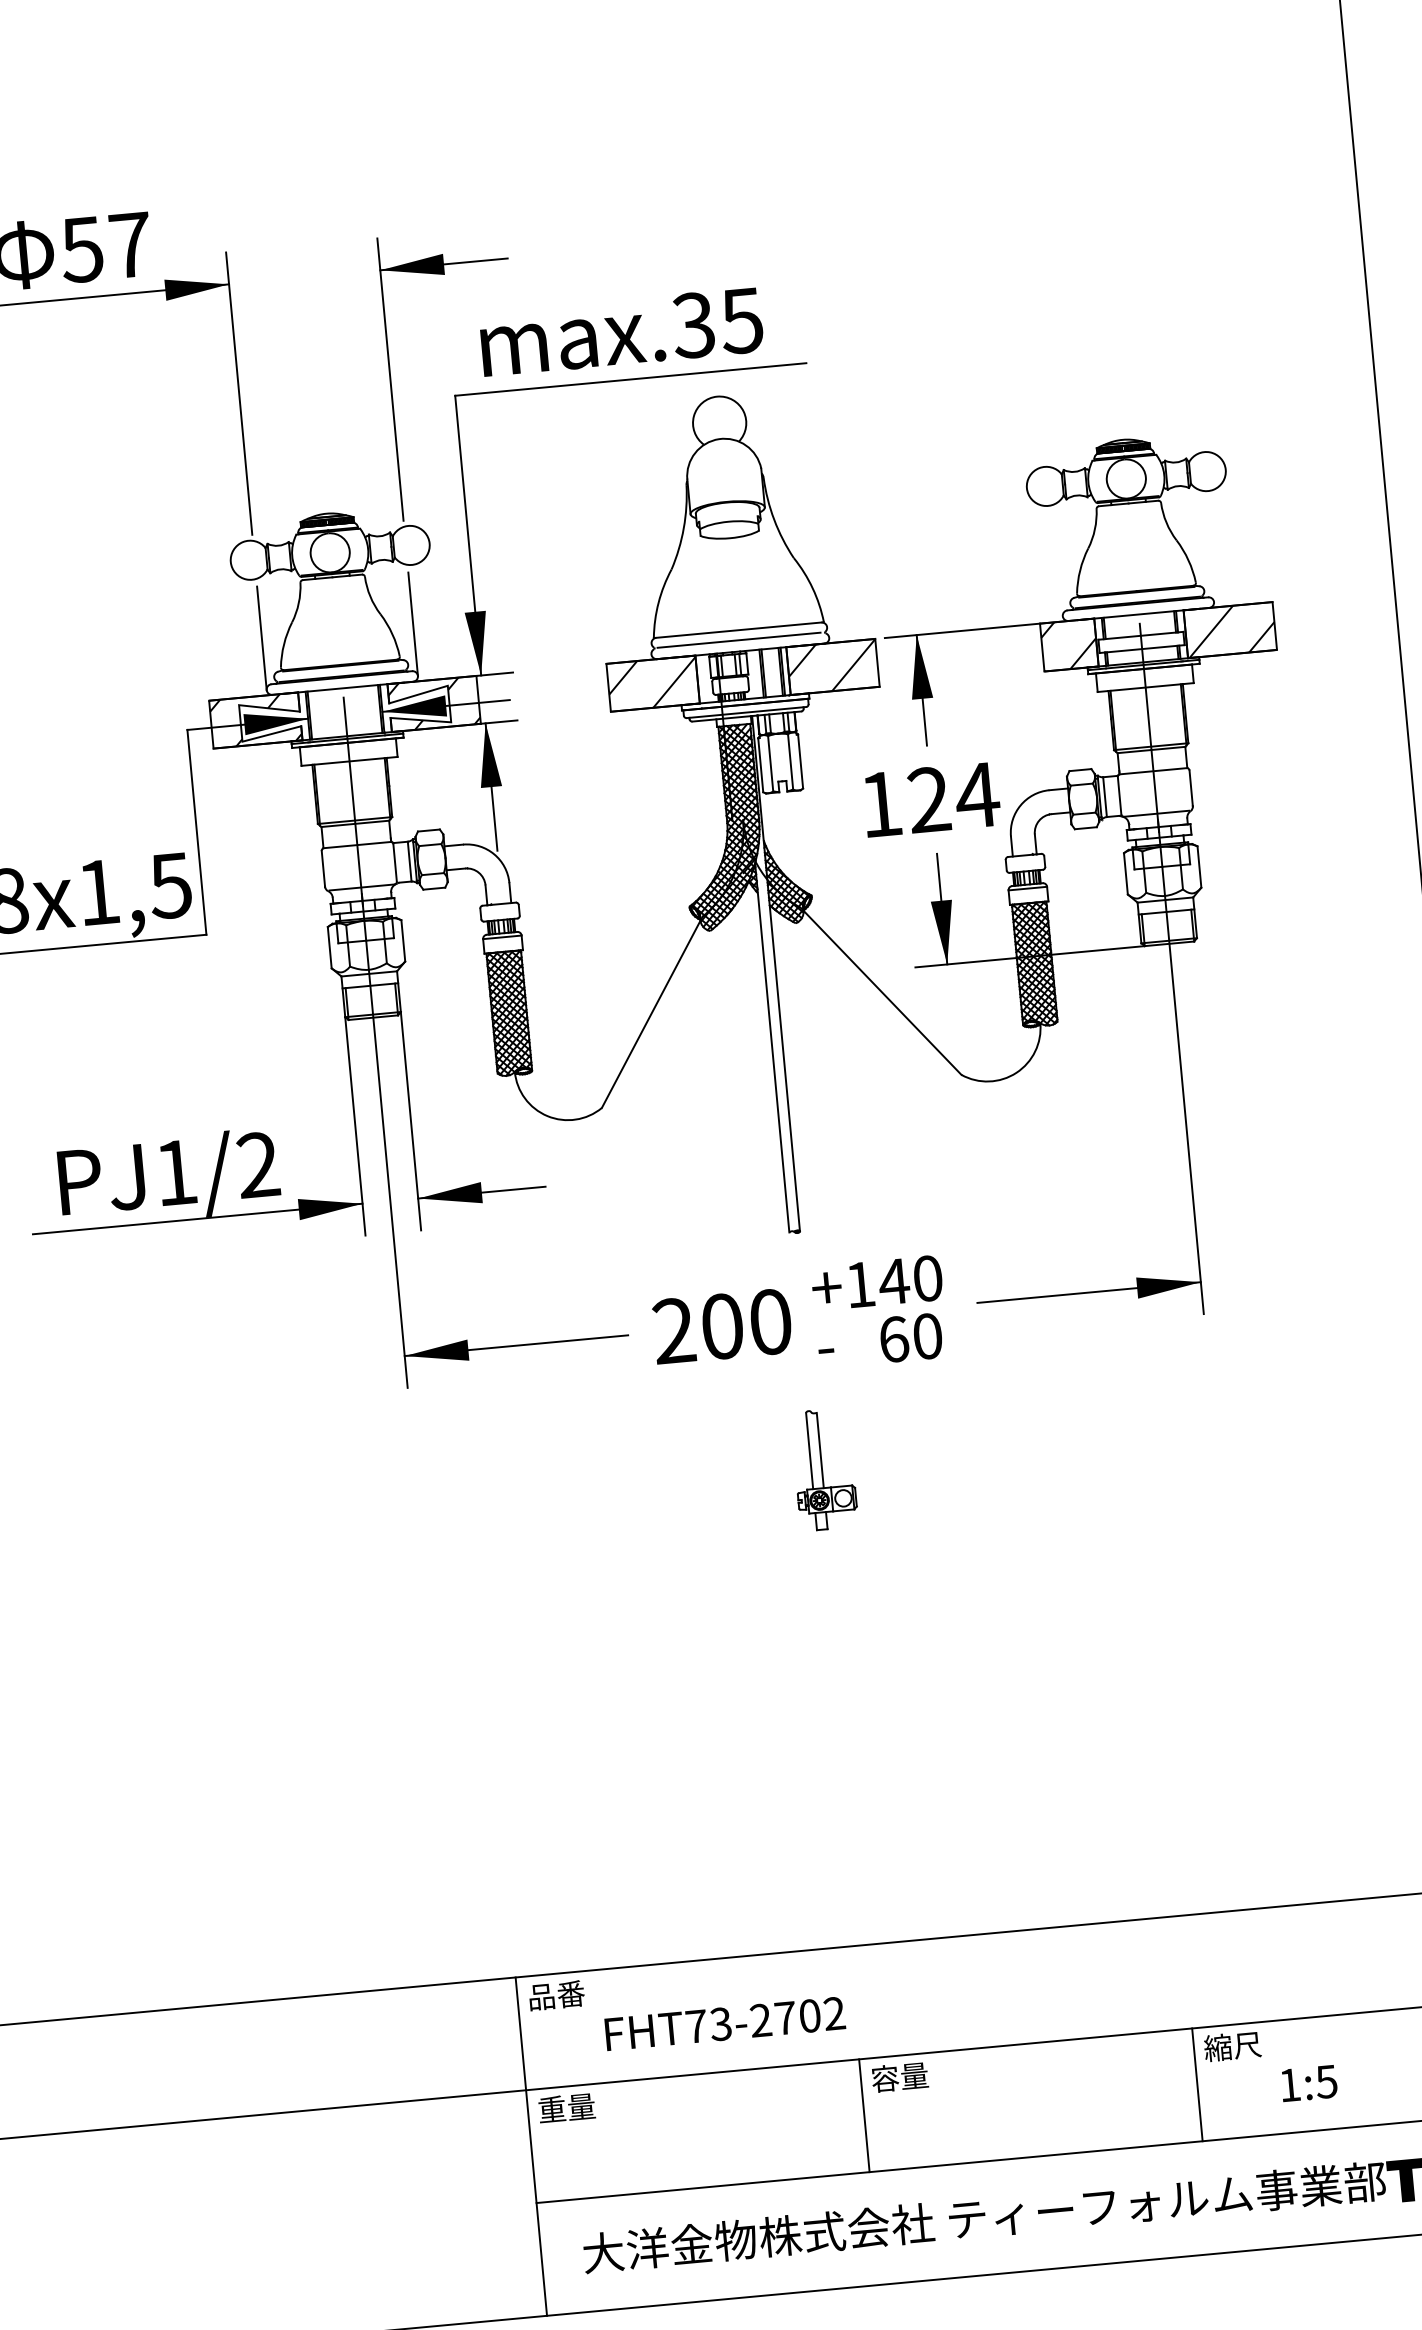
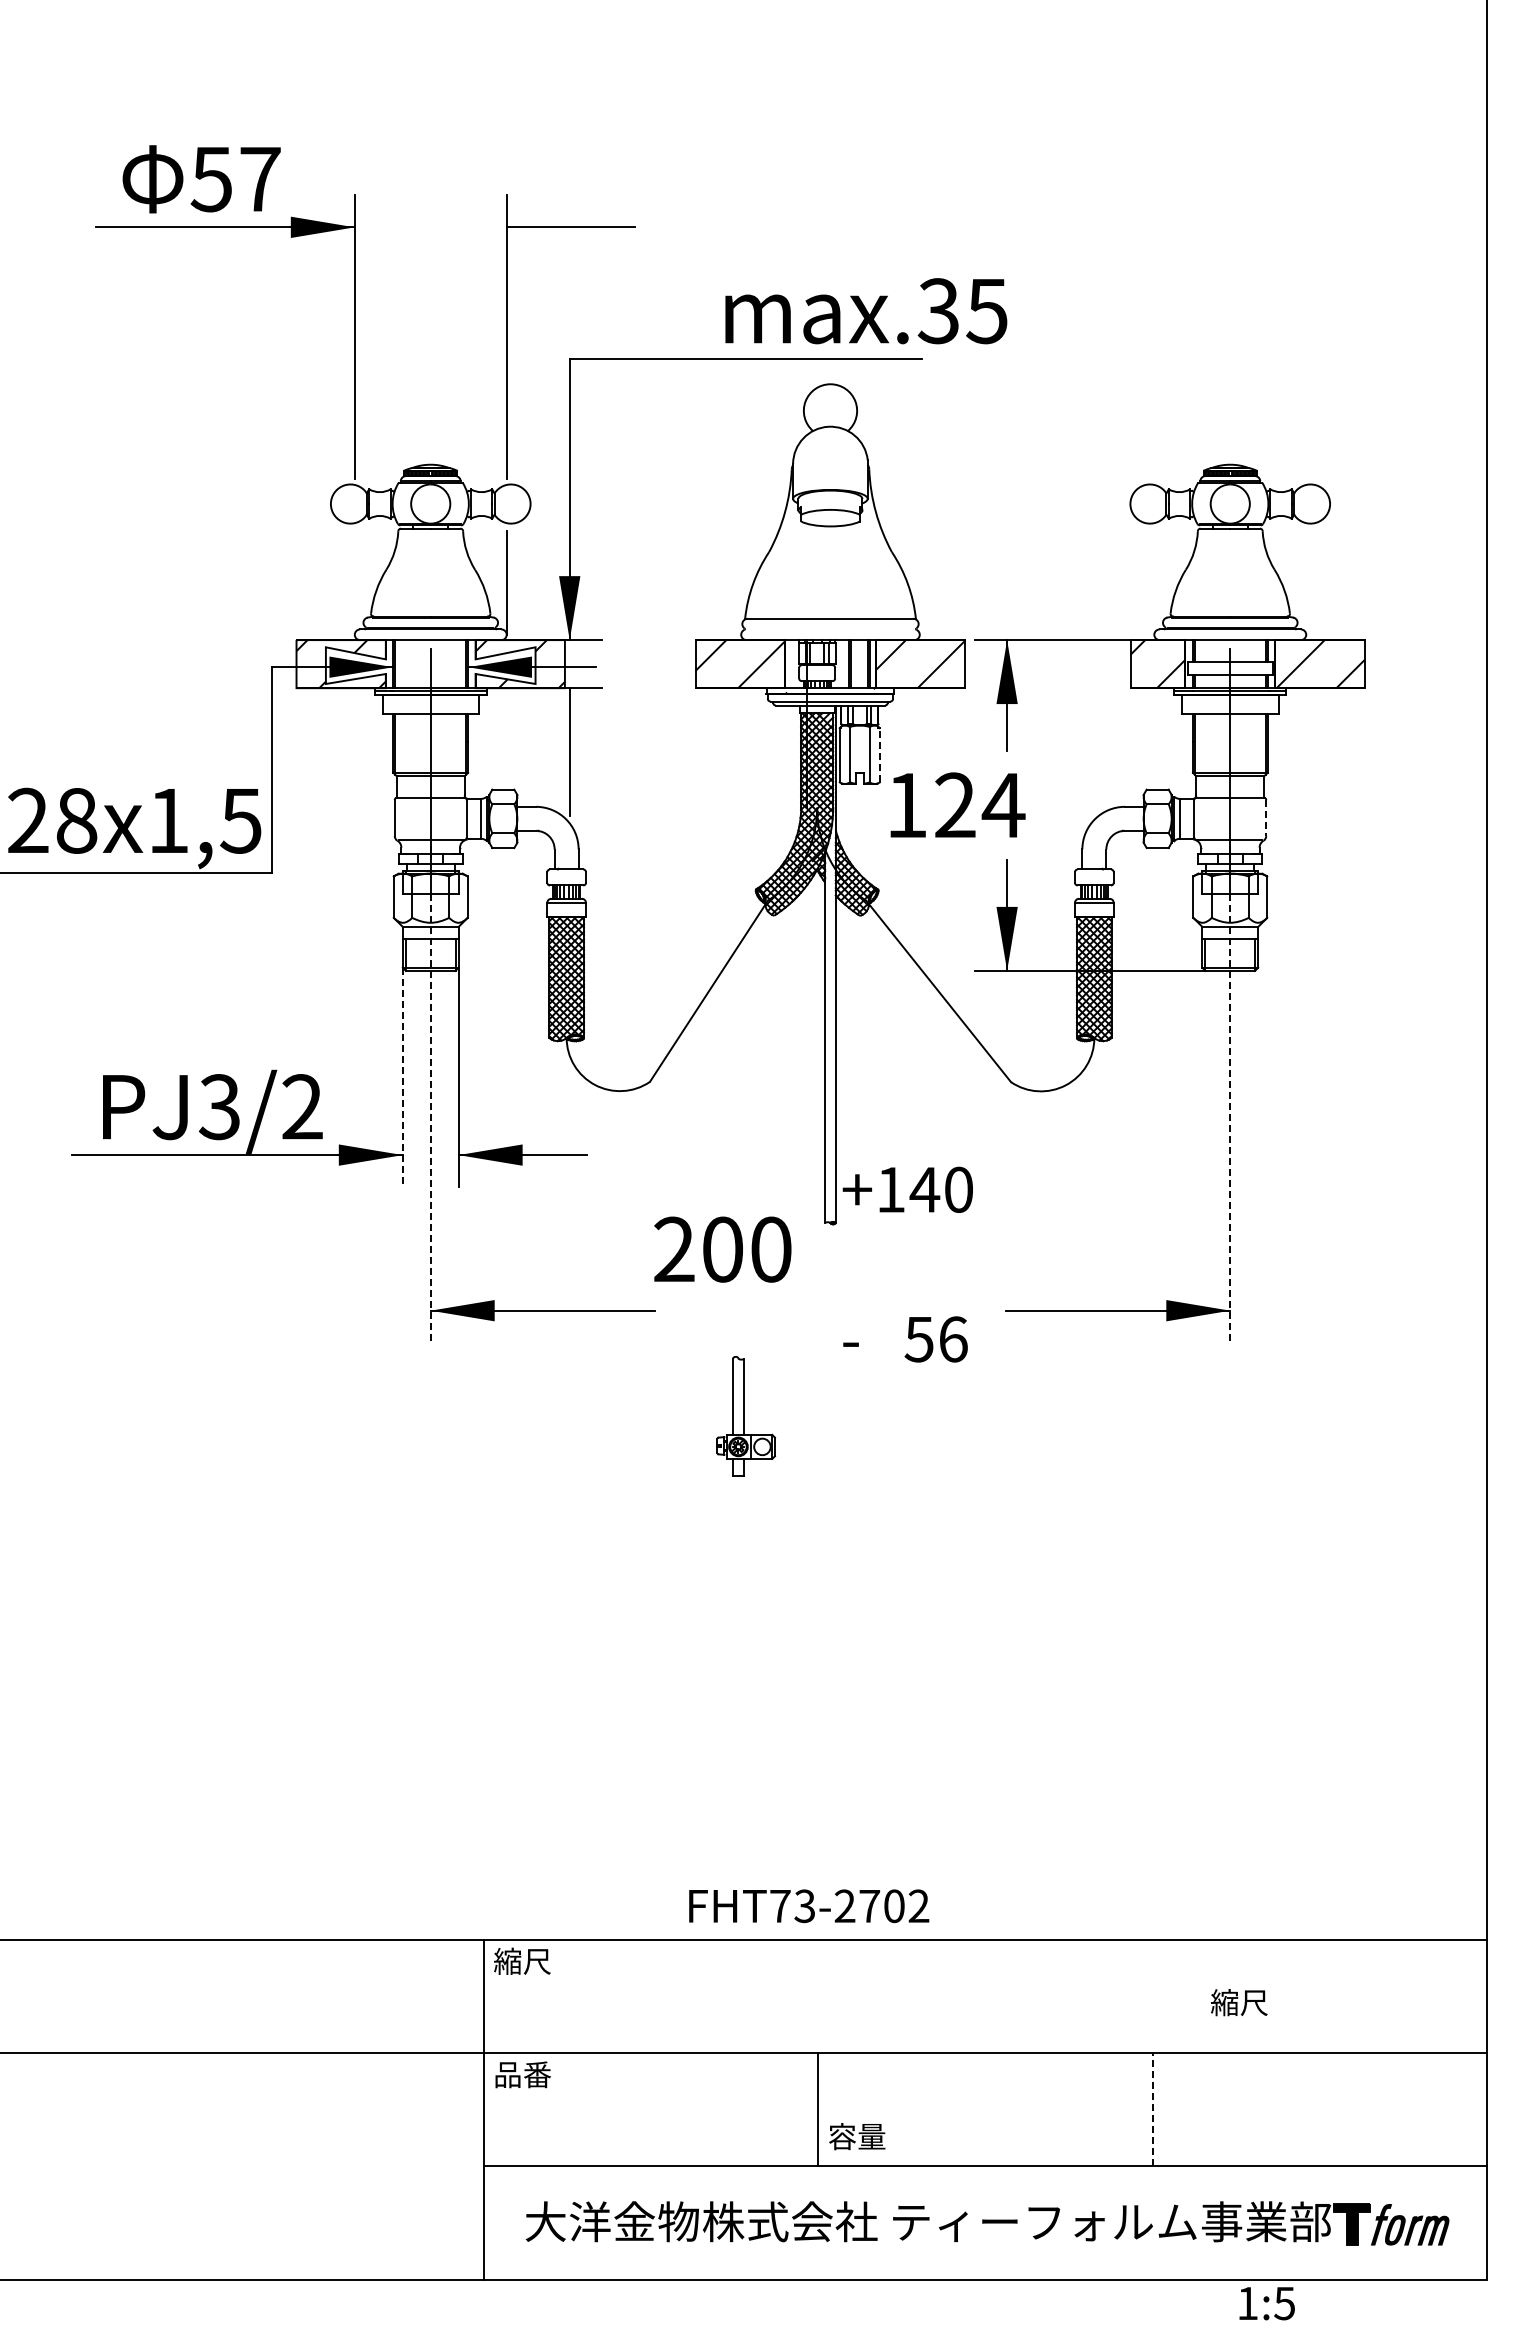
fill: (411, 267) -> (538, 227), removed
text: (621, 332) -> (866, 311), moved
line: (261, 638) -> (354, 582), removed
line: (738, 639) -> (829, 628), removed
fill: (488, 755) -> (569, 720), removed
line: (800, 760) -> (879, 754), solid -> dashed
line: (1191, 788) -> (1266, 818), solid -> dashed
text: (931, 798) -> (957, 804), moved
line: (1183, 1090) -> (1230, 1118), solid -> dashed
line: (355, 1126) -> (402, 1077), solid -> dashed
line: (386, 1164) -> (430, 1118), solid -> dashed
text: (174, 1173) -> (218, 1107), PJ1/2 -> PJ3/2
text: (876, 1282) -> (907, 1189), moved
text: (722, 1326) -> (722, 1249), moved
text: (910, 1338) -> (935, 1339), 60 -> 56
part: (824, 1469) -> (746, 1416), moved
text: (556, 1994) -> (522, 1960), 品番 -> 縮尺
text: (725, 2024) -> (809, 1906), moved
text: (1232, 2046) -> (1239, 2002), moved
text: (900, 2077) -> (857, 2136), moved
text: (1308, 2083) -> (1266, 2303), moved
line: (1197, 2084) -> (1152, 2109), solid -> dashed
text: (566, 2108) -> (522, 2074), 重量 -> 品番

